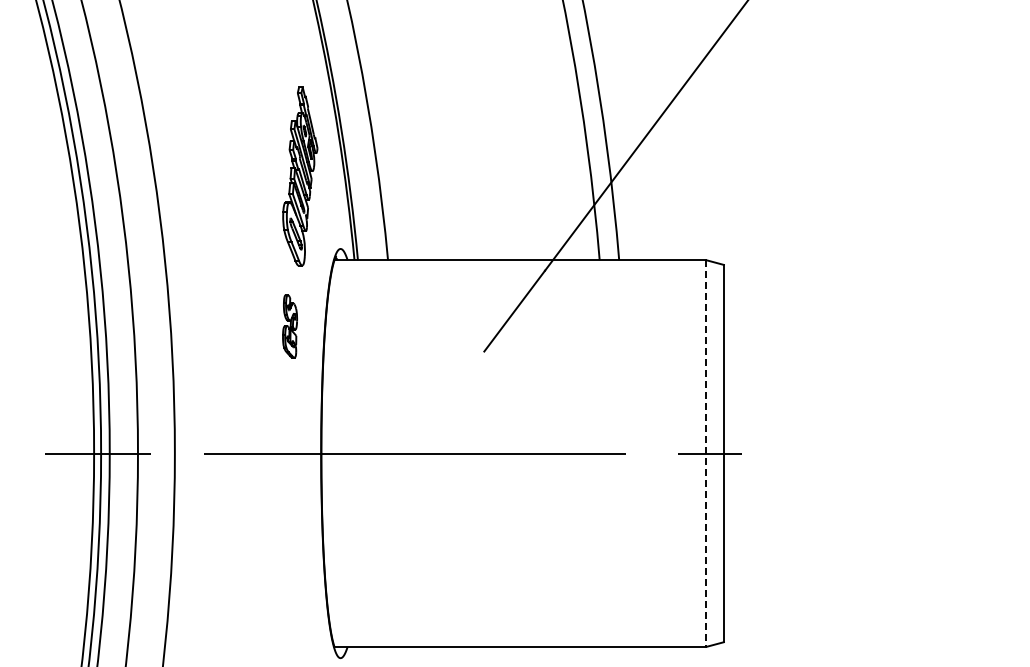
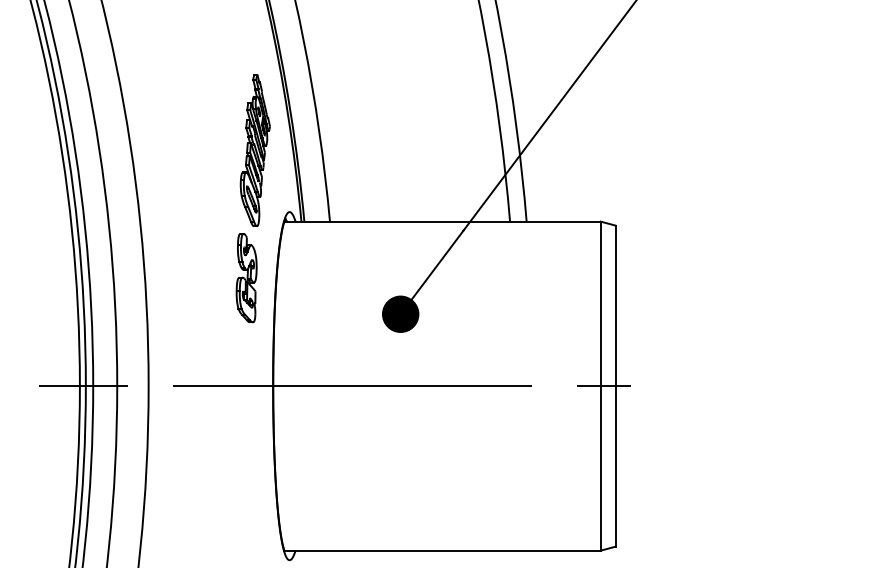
part: (289, 326) -> (246, 278), size x1.67
fill: (471, 369) -> (400, 314), added
line: (706, 454) -> (600, 386), dashed -> solid

